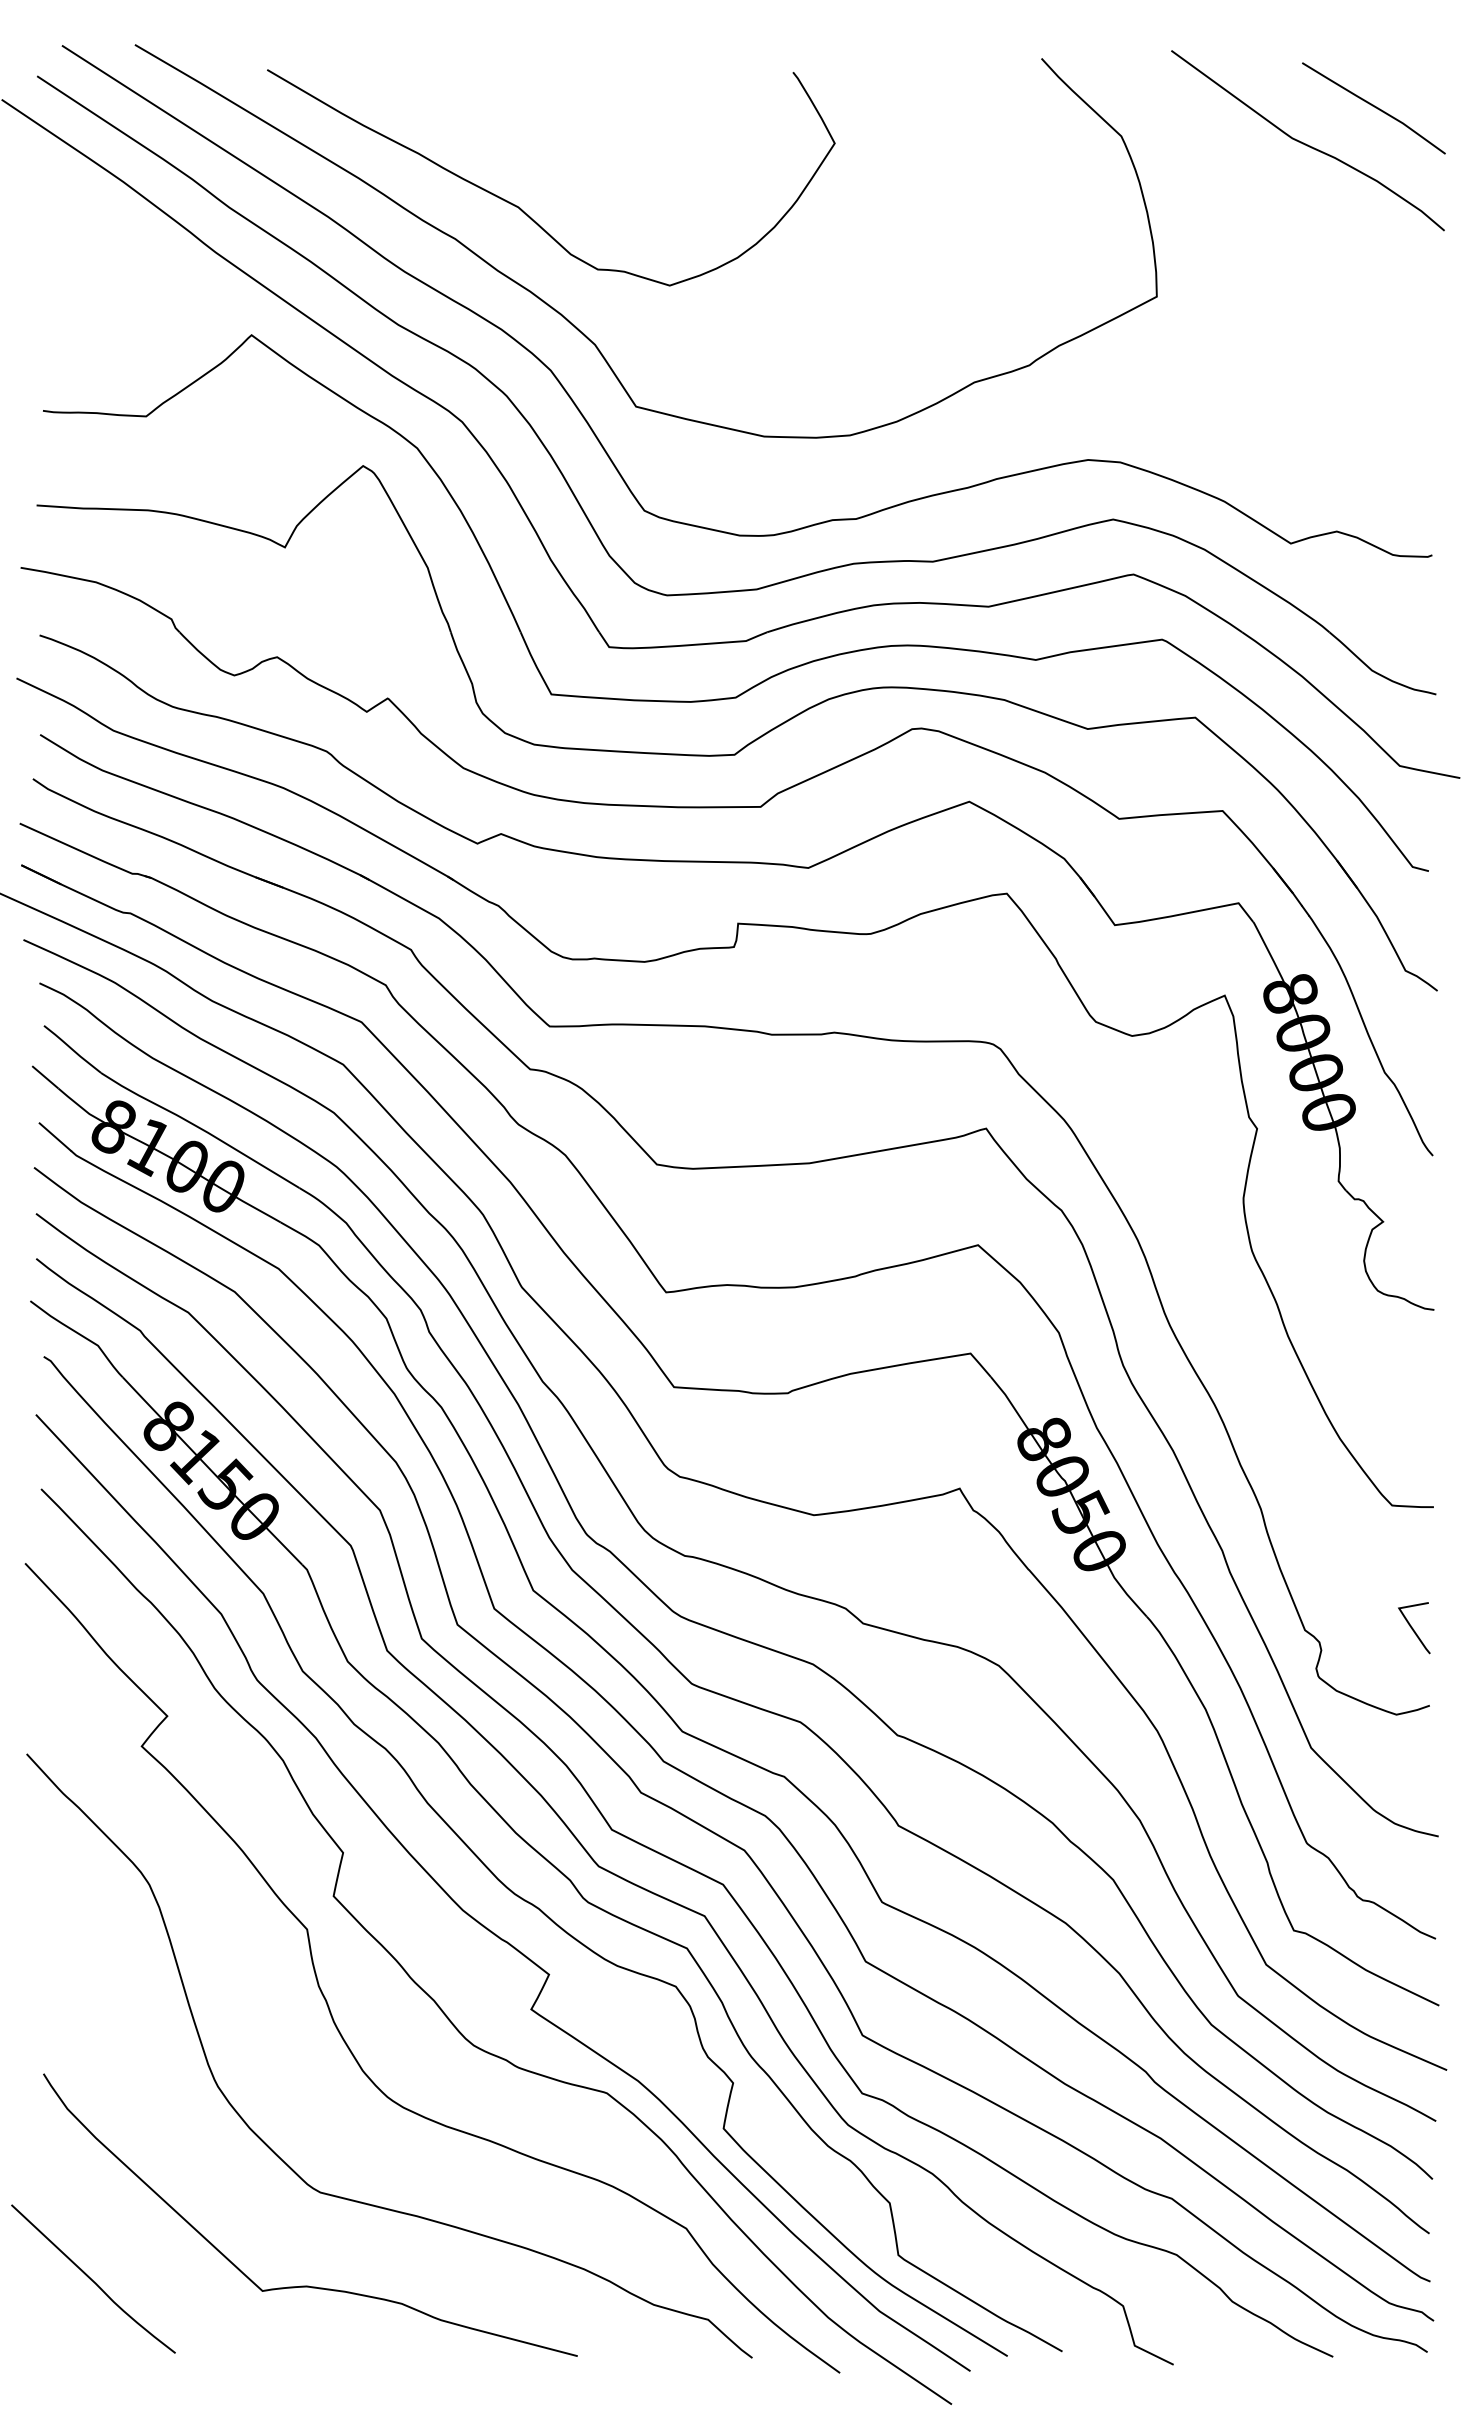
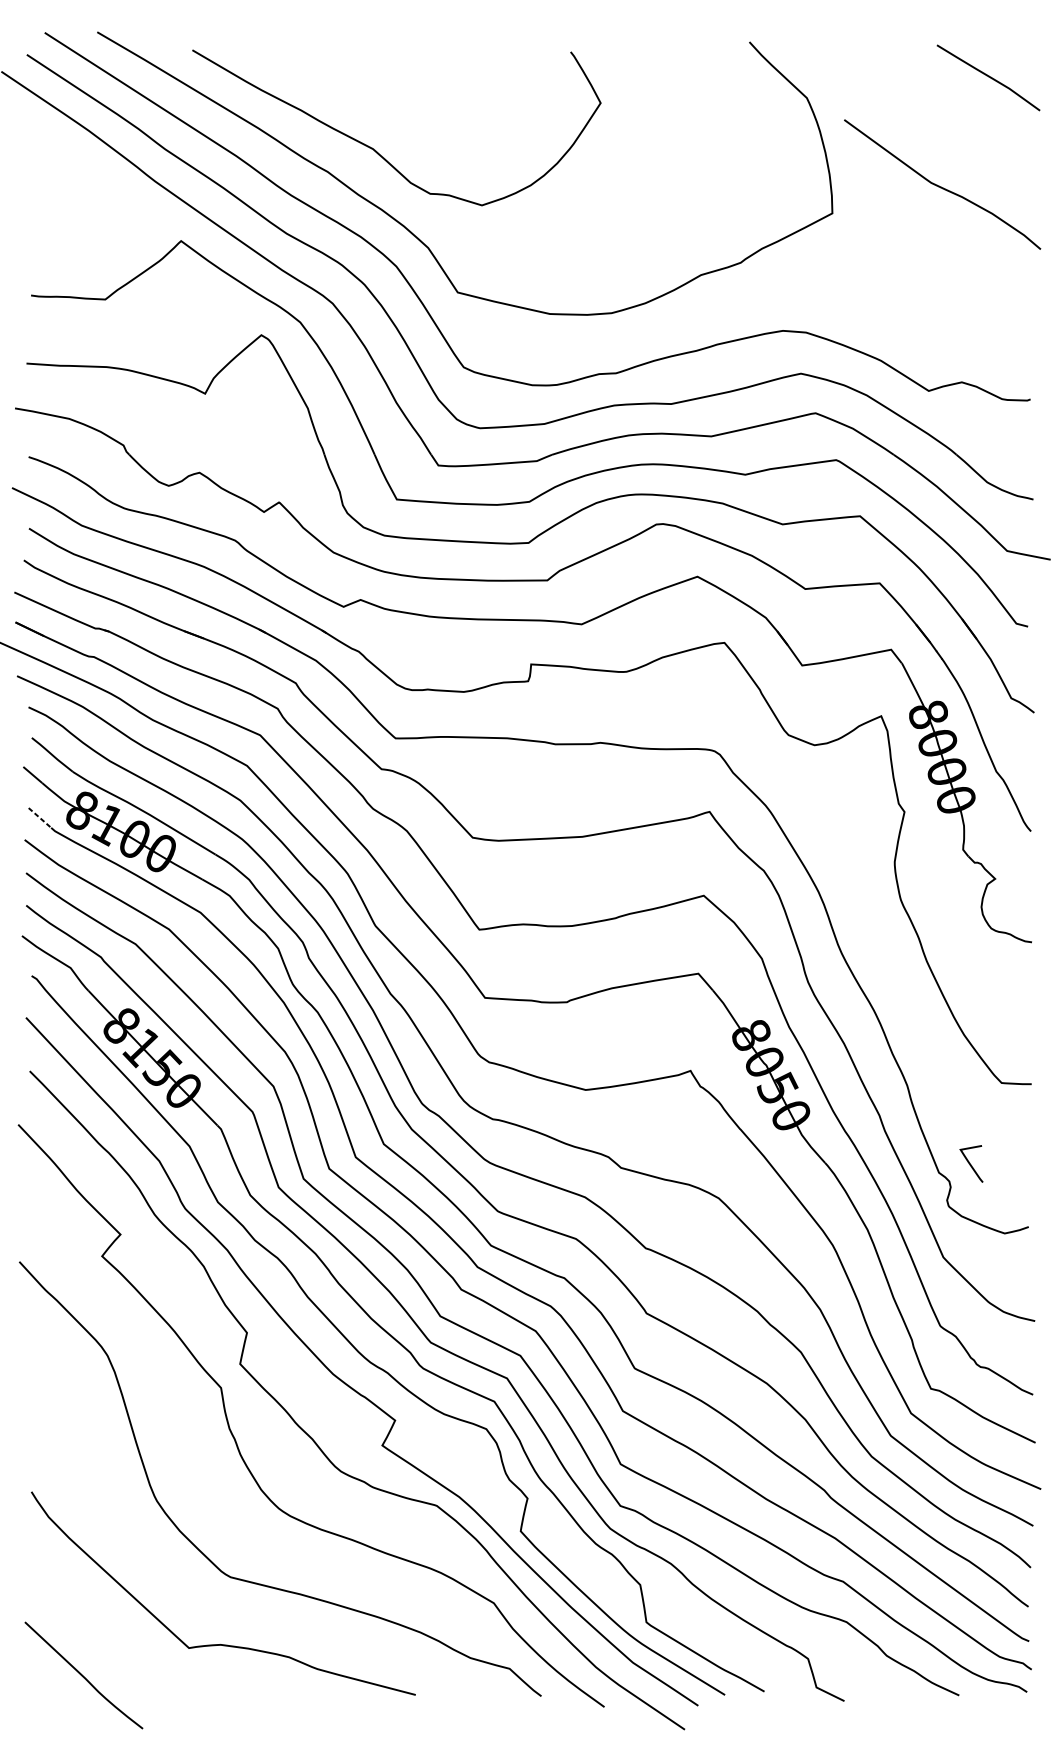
curve: (1305, 143) -> (940, 186), moved
line: (55, 1137) -> (40, 818), solid -> dashed
curve: (1413, 1628) -> (970, 1164), moved
curve: (92, 2279) -> (83, 1675), moved

